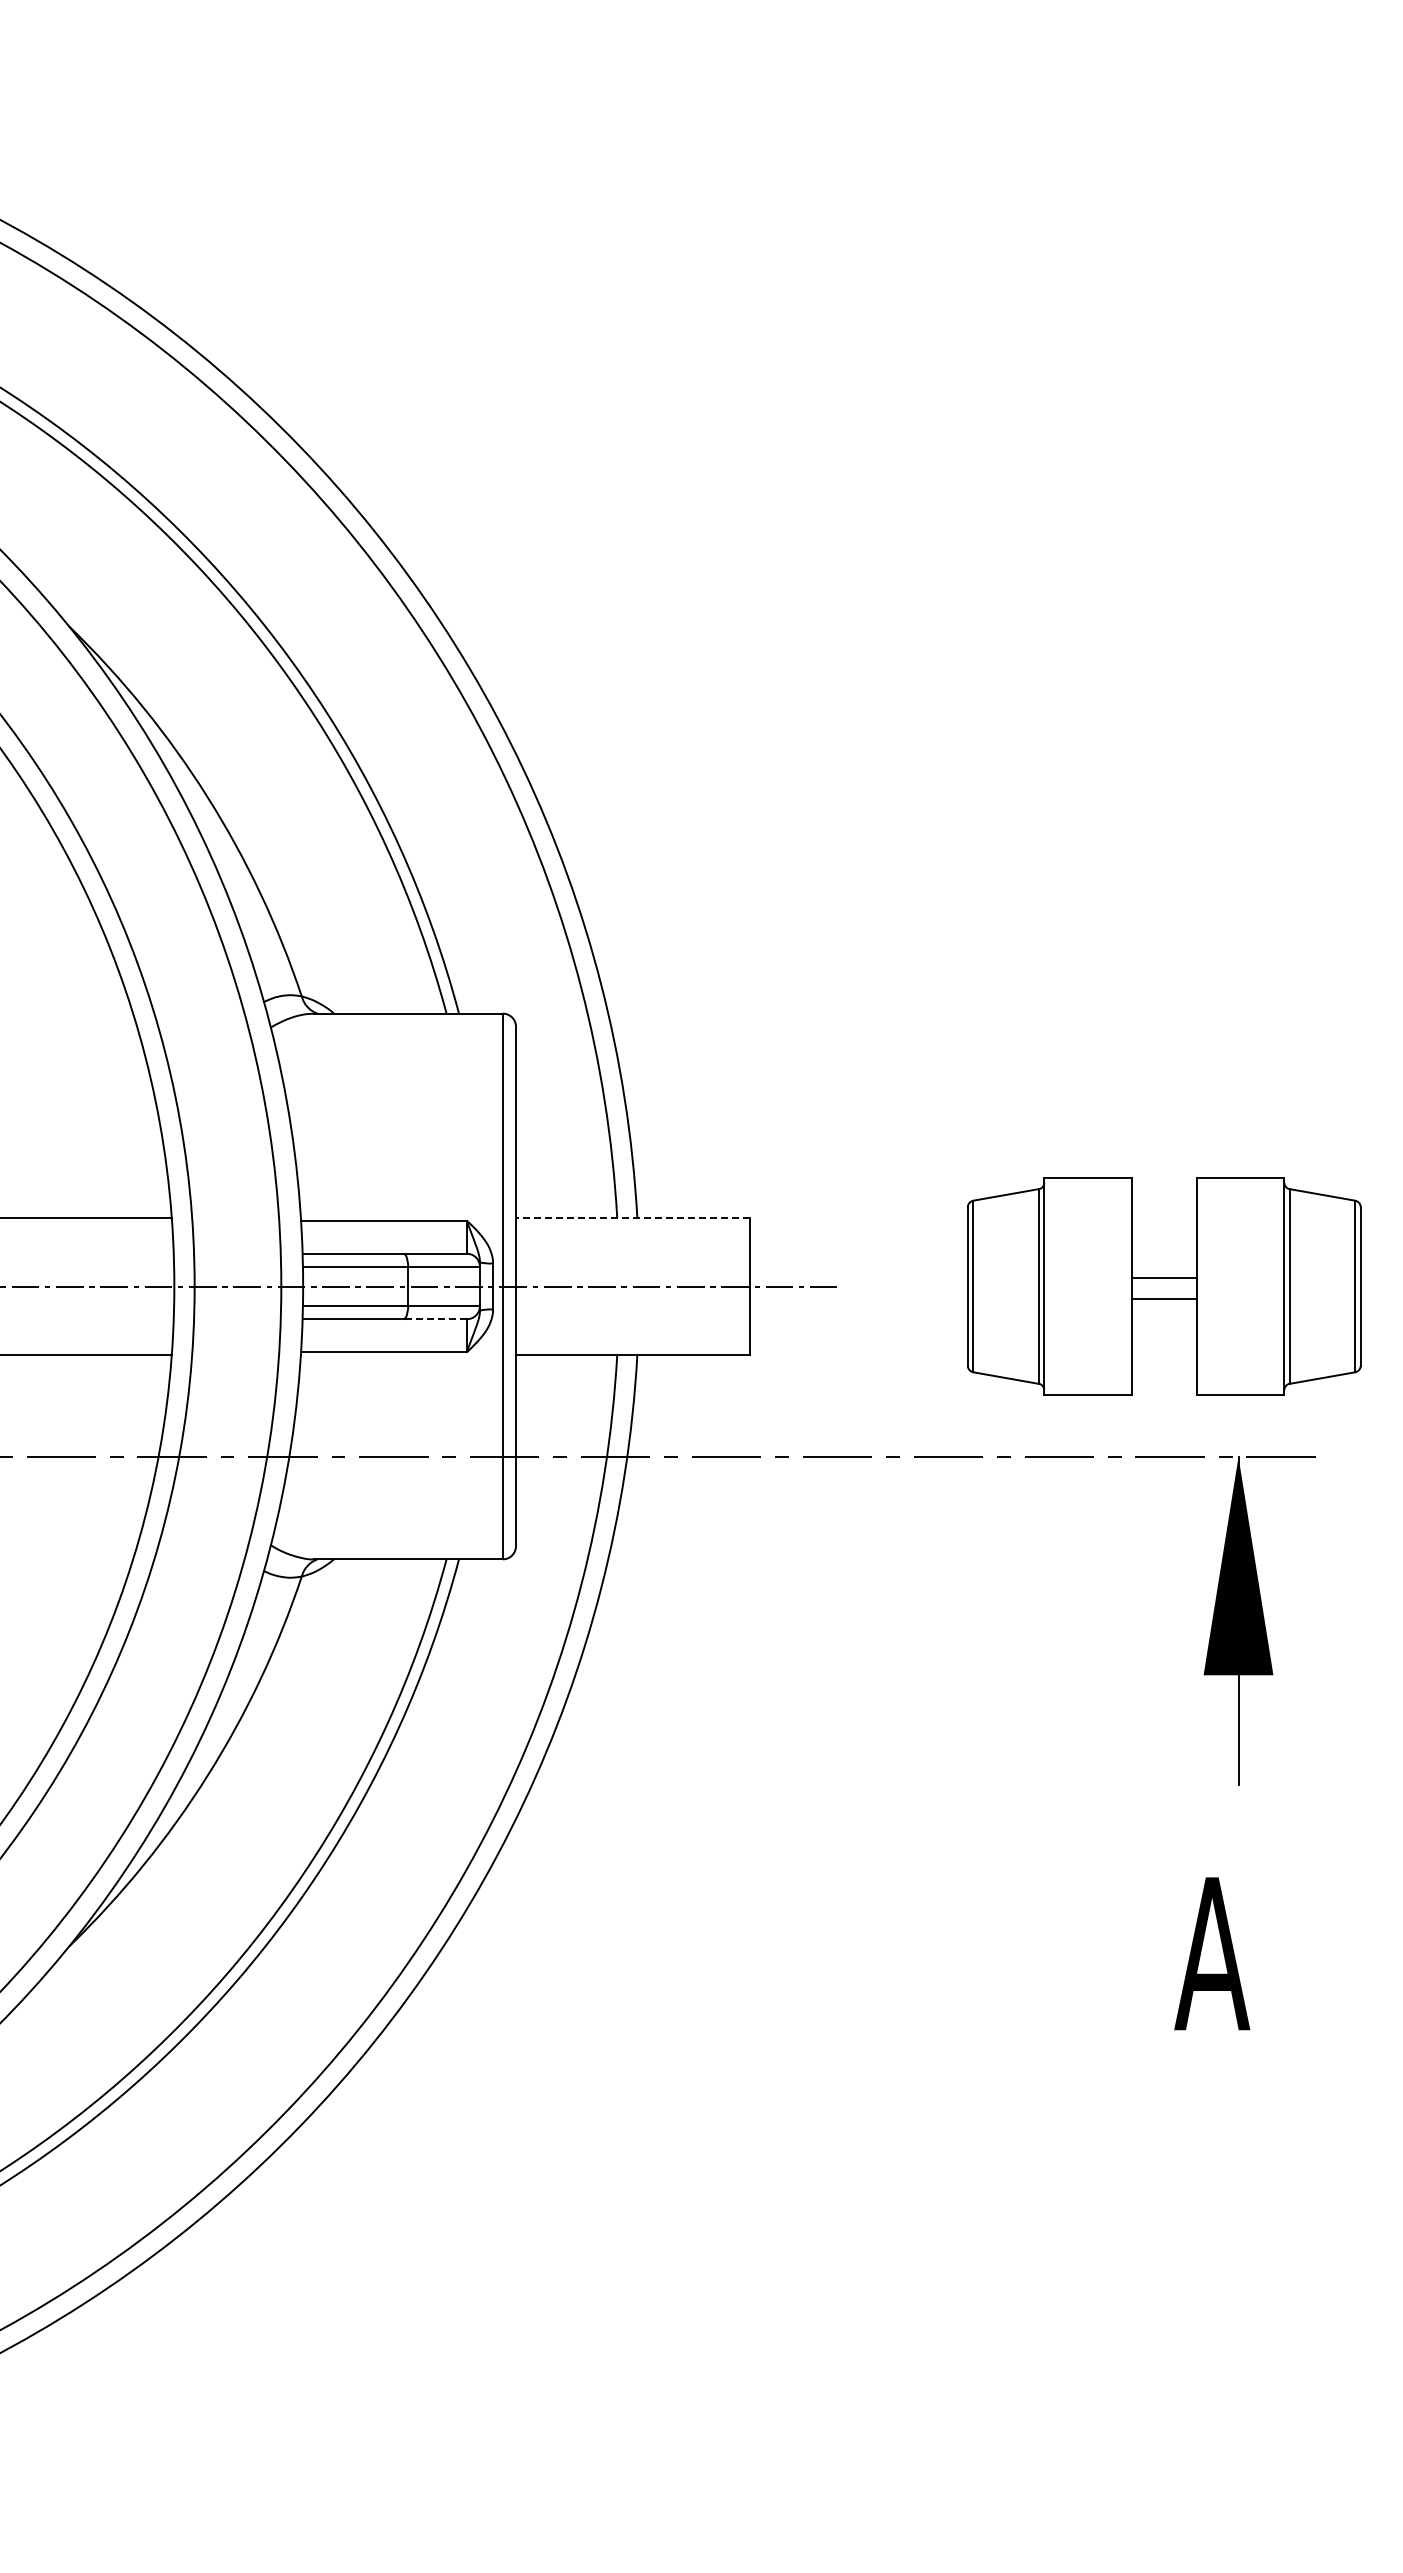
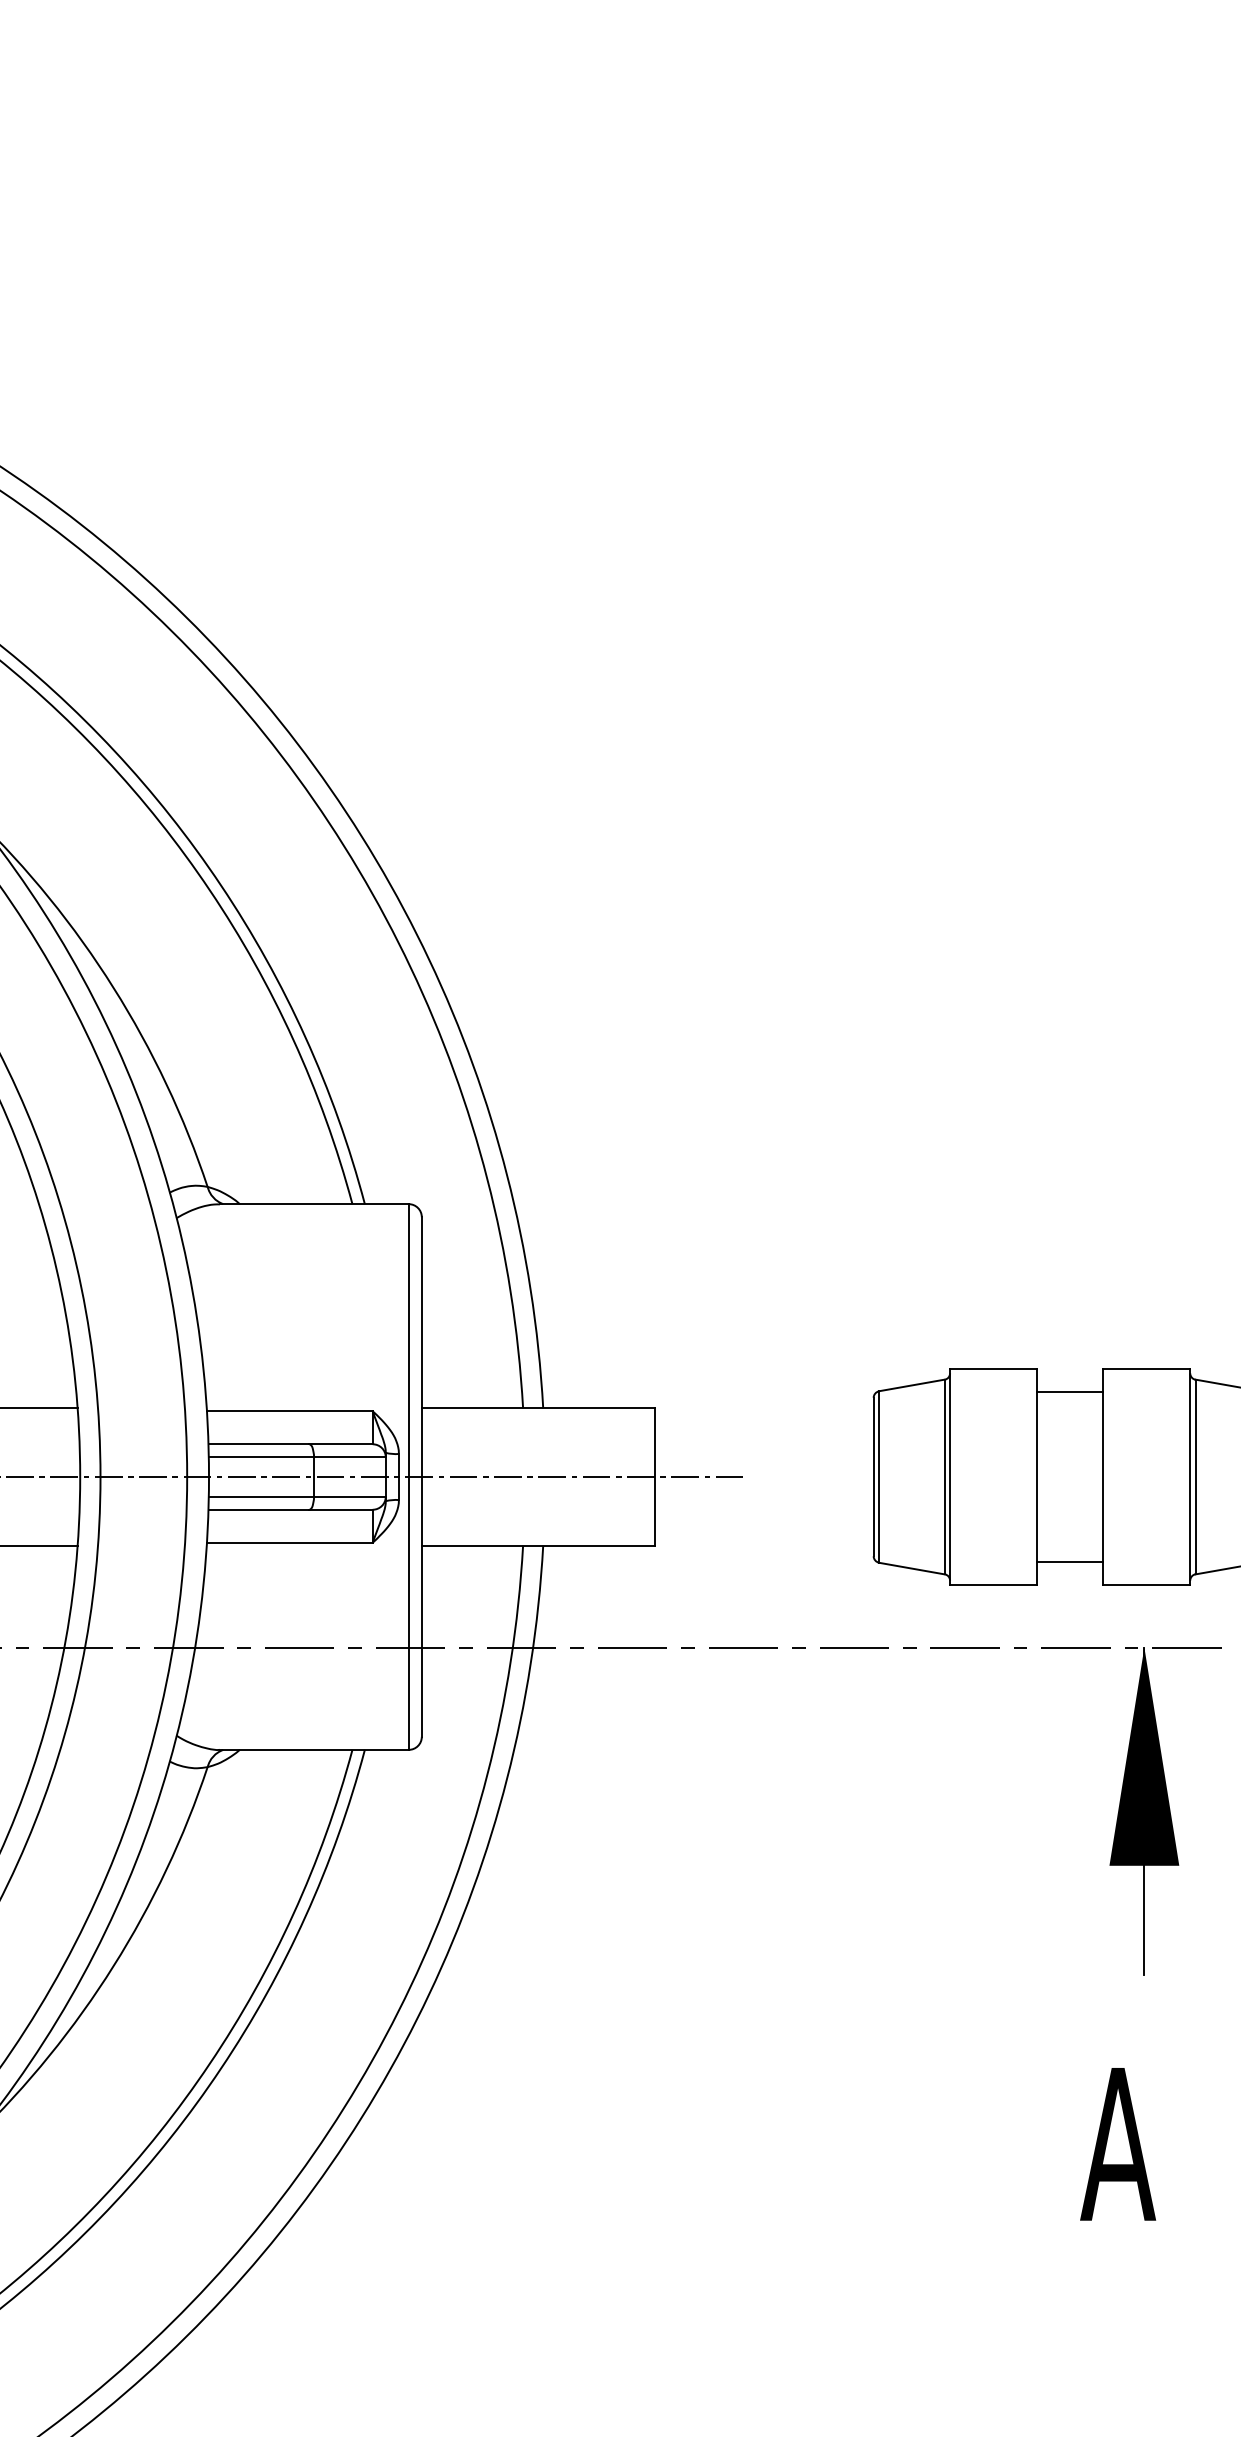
line: (632, 1217) -> (538, 1408), dashed -> solid
line: (1164, 1278) -> (1070, 1392), moved
line: (1164, 1298) -> (1070, 1562), moved
line: (435, 1319) -> (341, 1510), dashed -> solid

